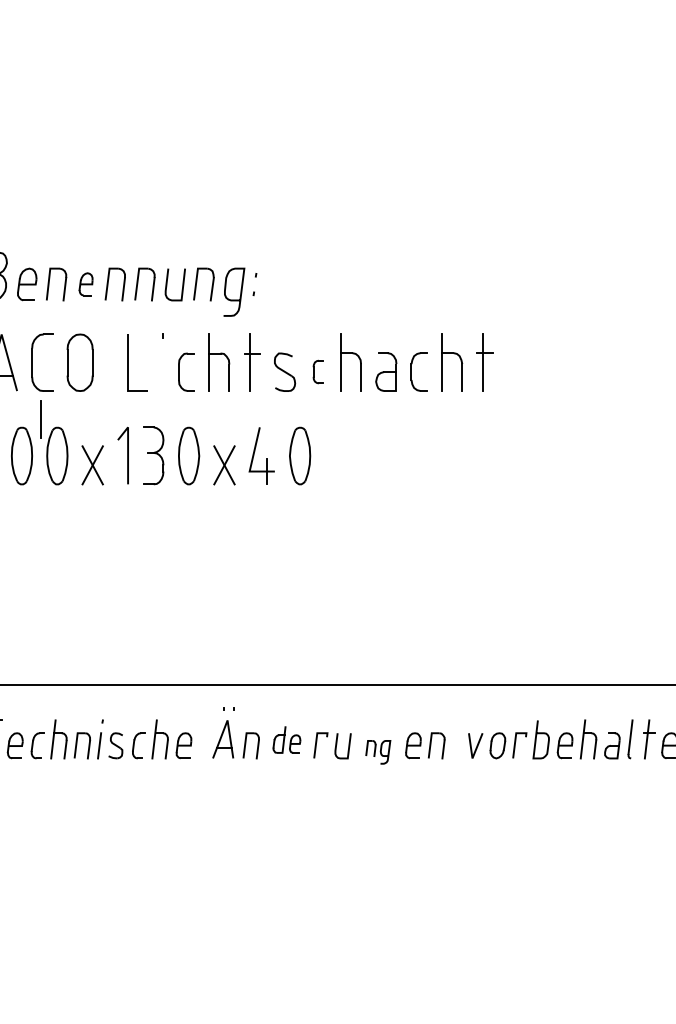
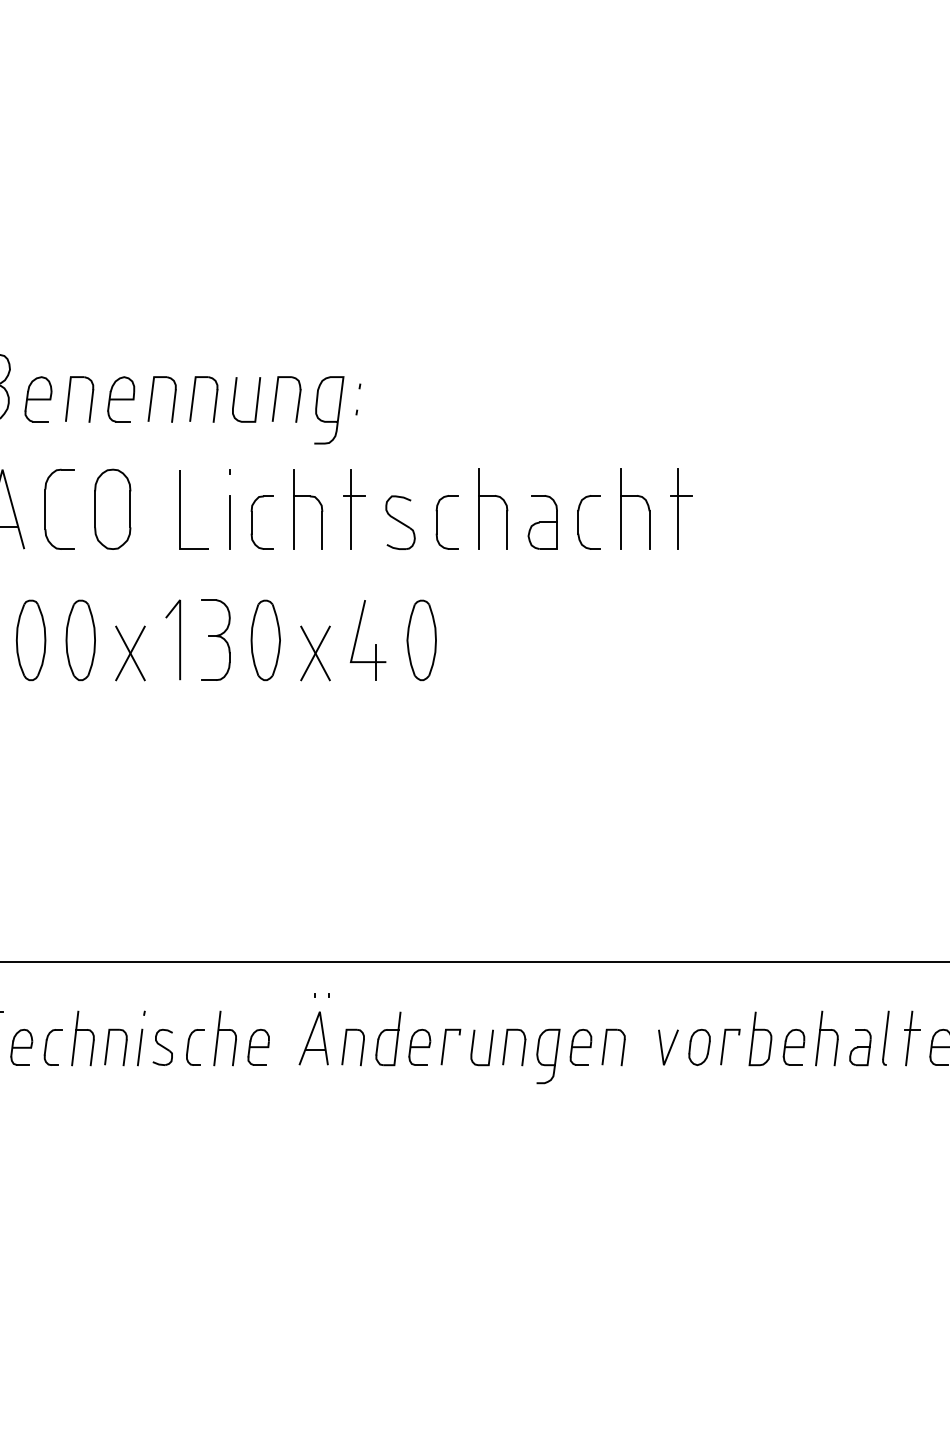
part: (85, 283) -> (120, 398), size x1.43
part: (317, 371) -> (446, 521), size x1.67
line: (40, 419) -> (228, 523), moved
part: (286, 739) -> (402, 1038), size x1.43
part: (378, 752) -> (531, 1056), size x1.67

